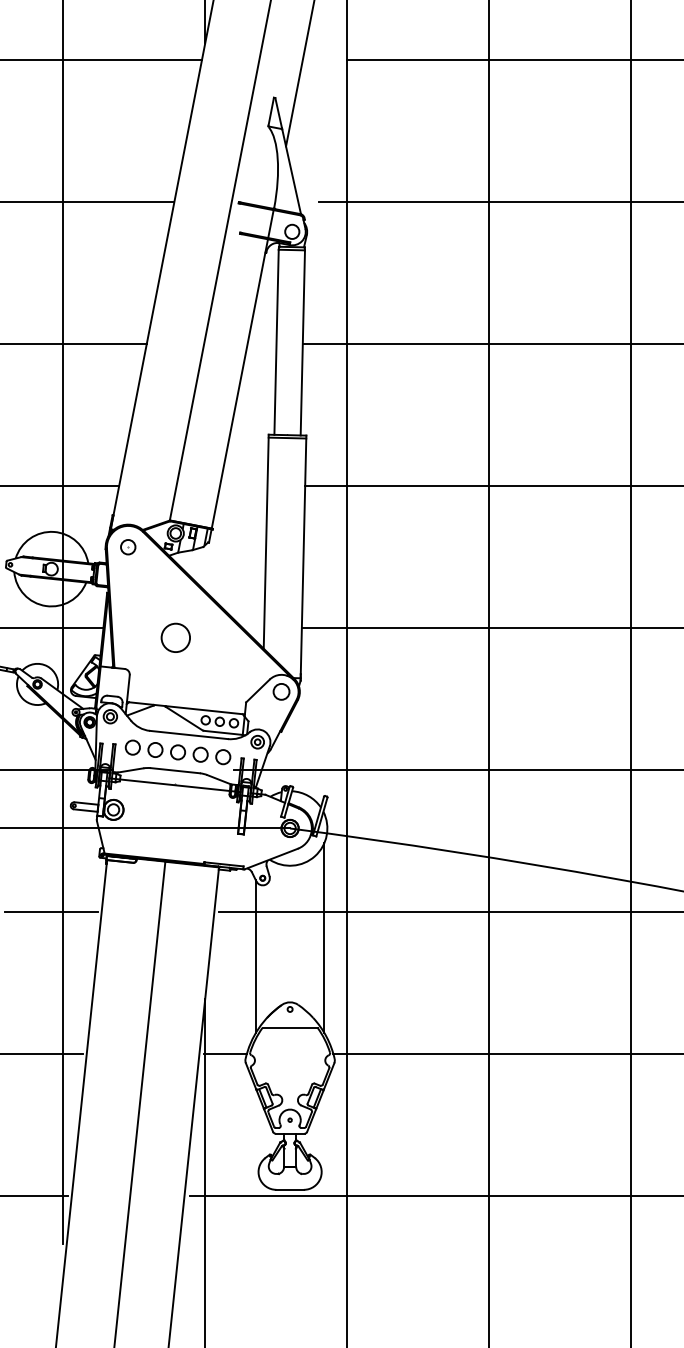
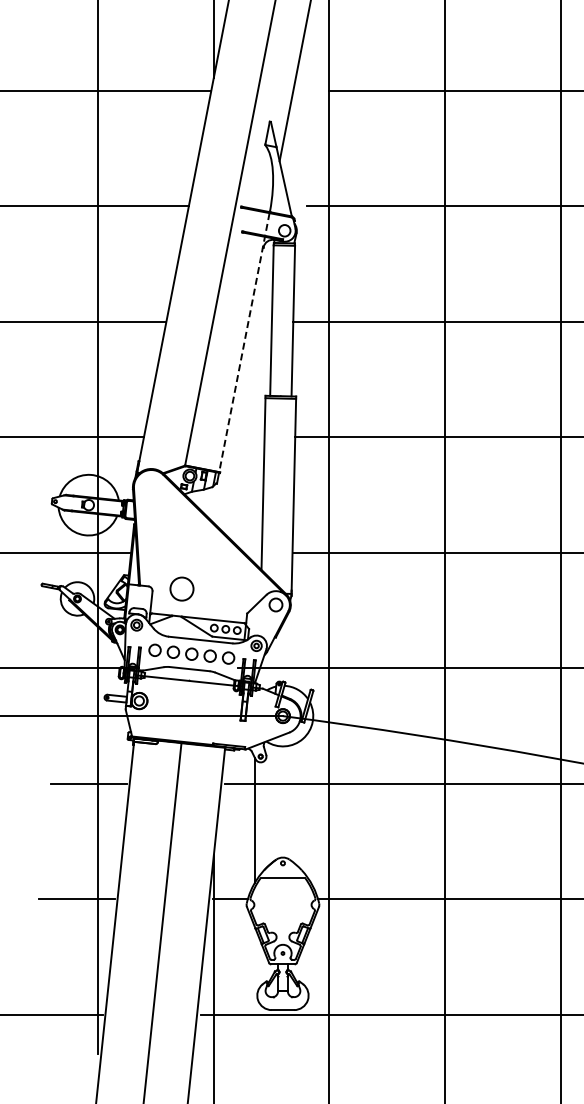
line: (242, 369) -> (244, 342), solid -> dashed
part: (127, 547) -> (150, 487), removed
circle: (175, 637) -> (181, 588), moved
line: (323, 938) -> (310, 805), removed

